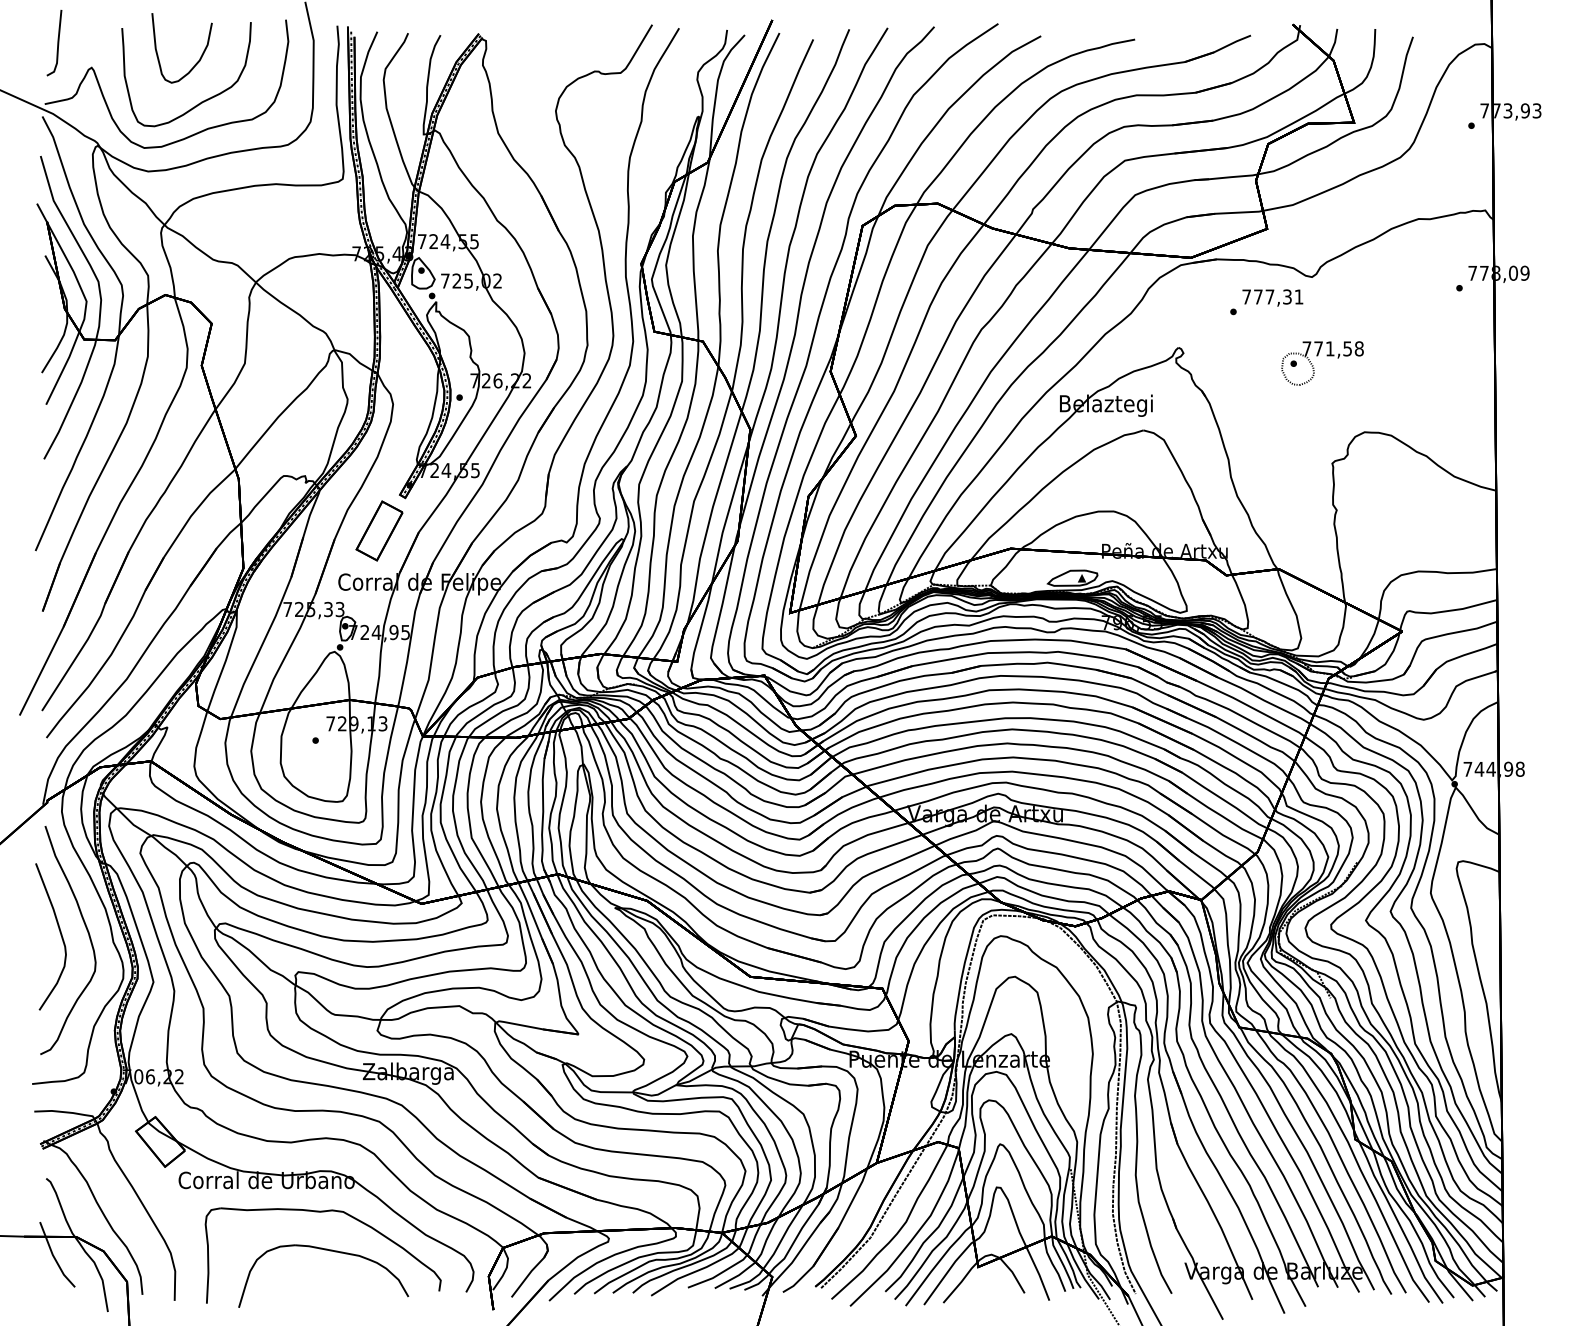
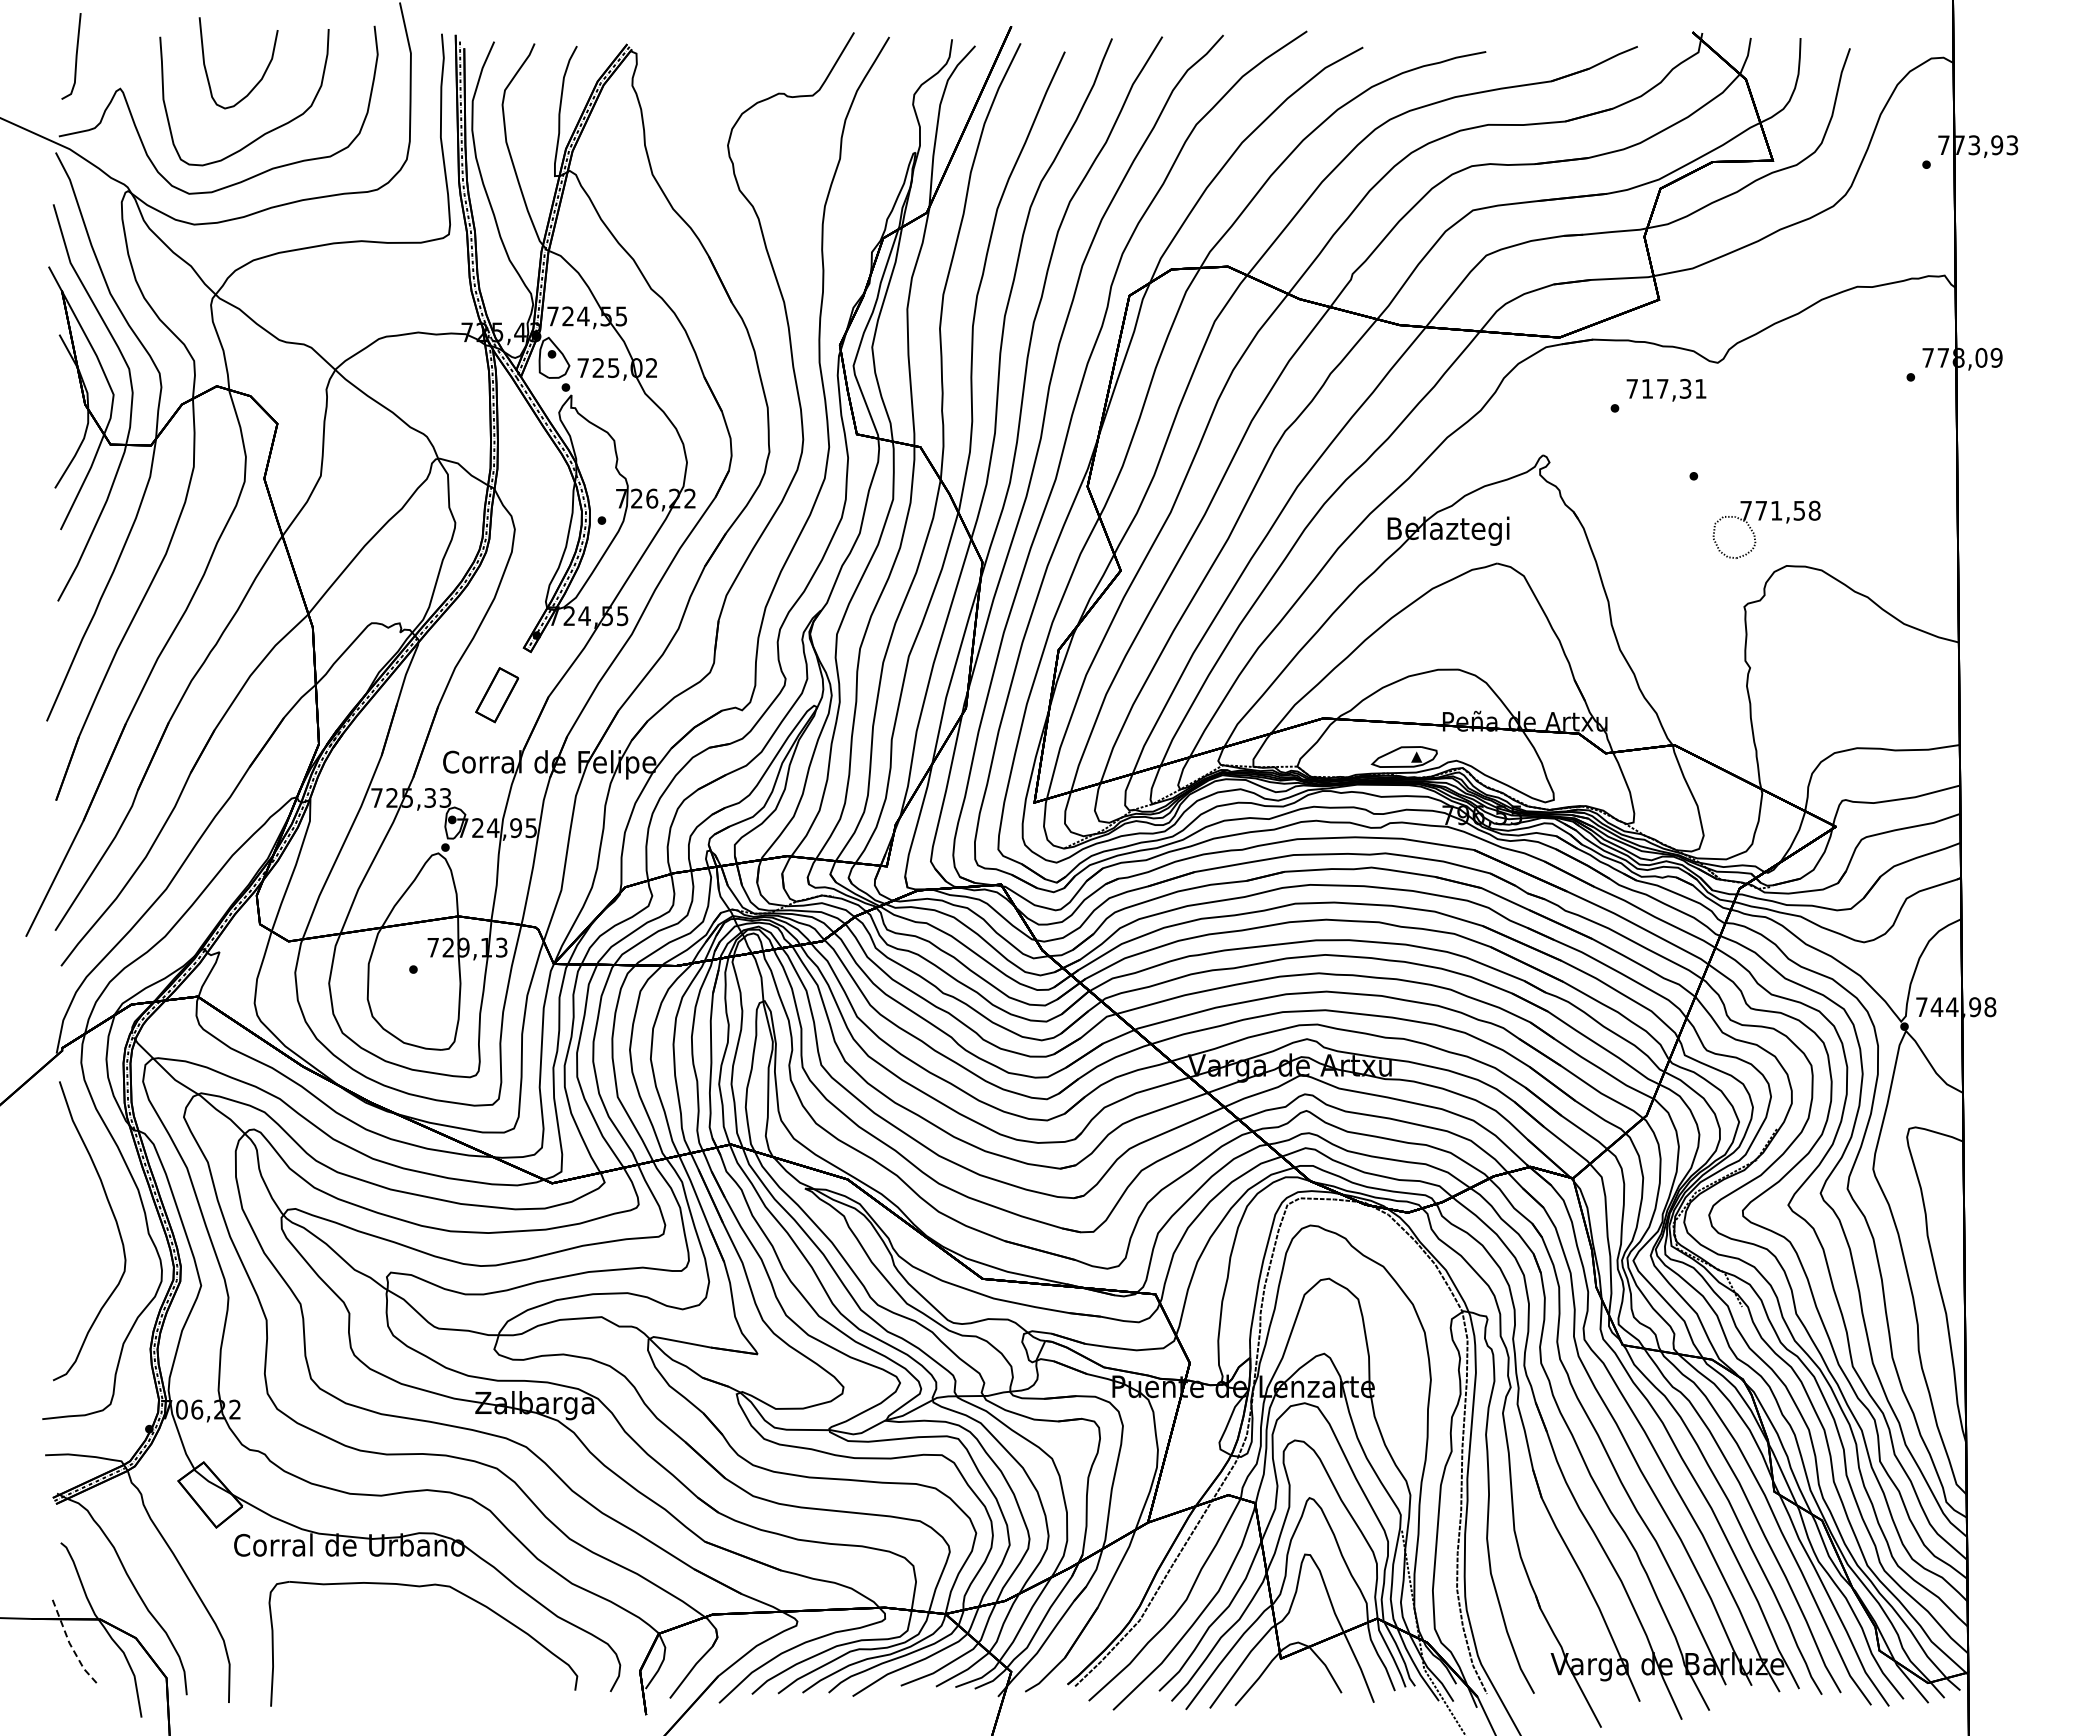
text: (1258, 296) -> (1647, 388), 777,31 -> 717,31
part: (1317, 356) -> (1760, 520), moved
part: (379, 530) -> (497, 694), size x0.7
curve: (60, 934) -> (79, 1223), removed
part: (327, 1250) -> (429, 1637), removed
line: (53, 1256) -> (70, 1645), solid -> dashed

